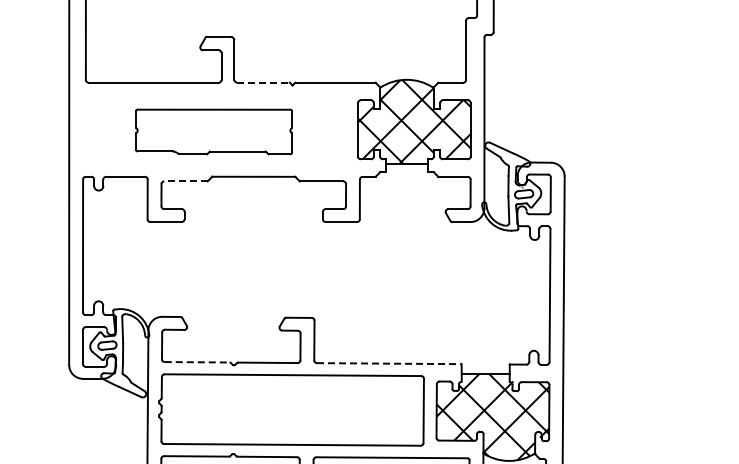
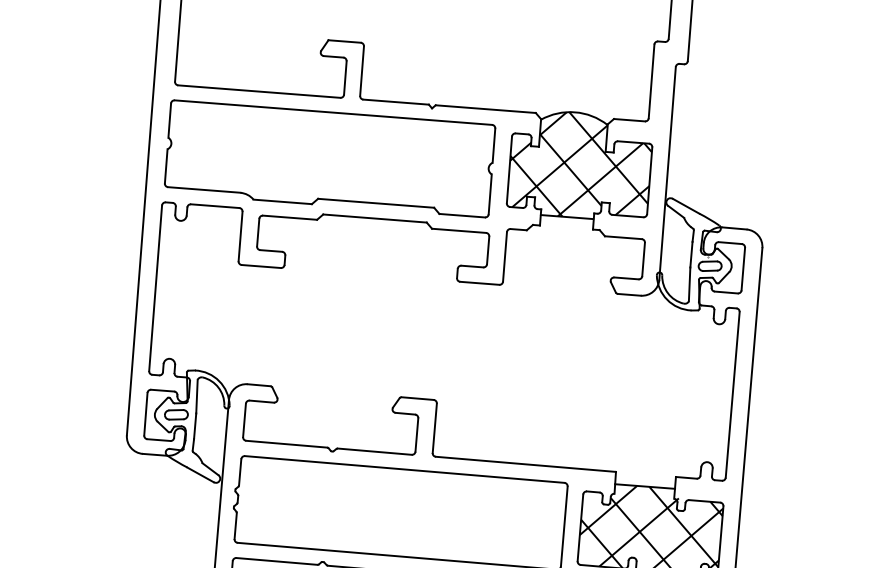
line: (264, 82) -> (397, 102), dashed -> solid
part: (213, 131) -> (329, 158), size x1.67
line: (185, 181) -> (289, 217), dashed -> solid
line: (197, 362) -> (287, 444), dashed -> solid
line: (389, 363) -> (526, 464), dashed -> solid

